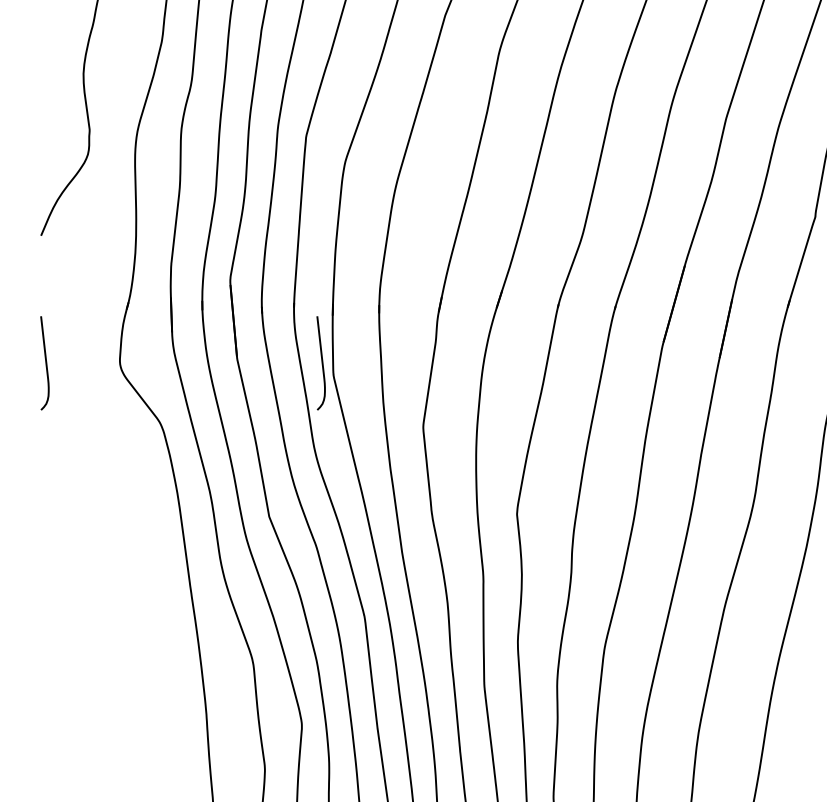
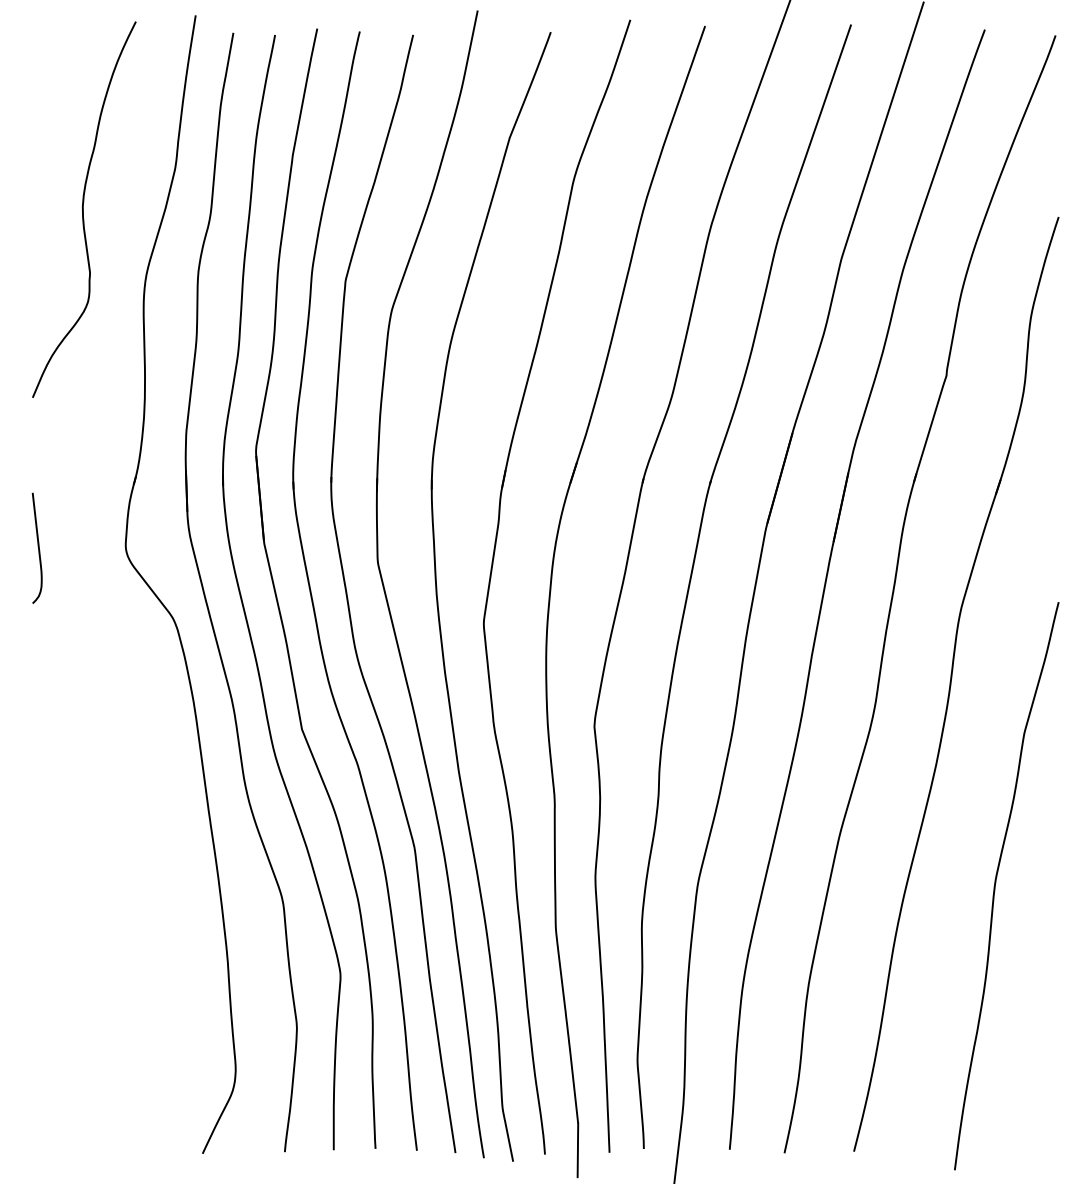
curve: (321, 361) -> (363, 546), removed

